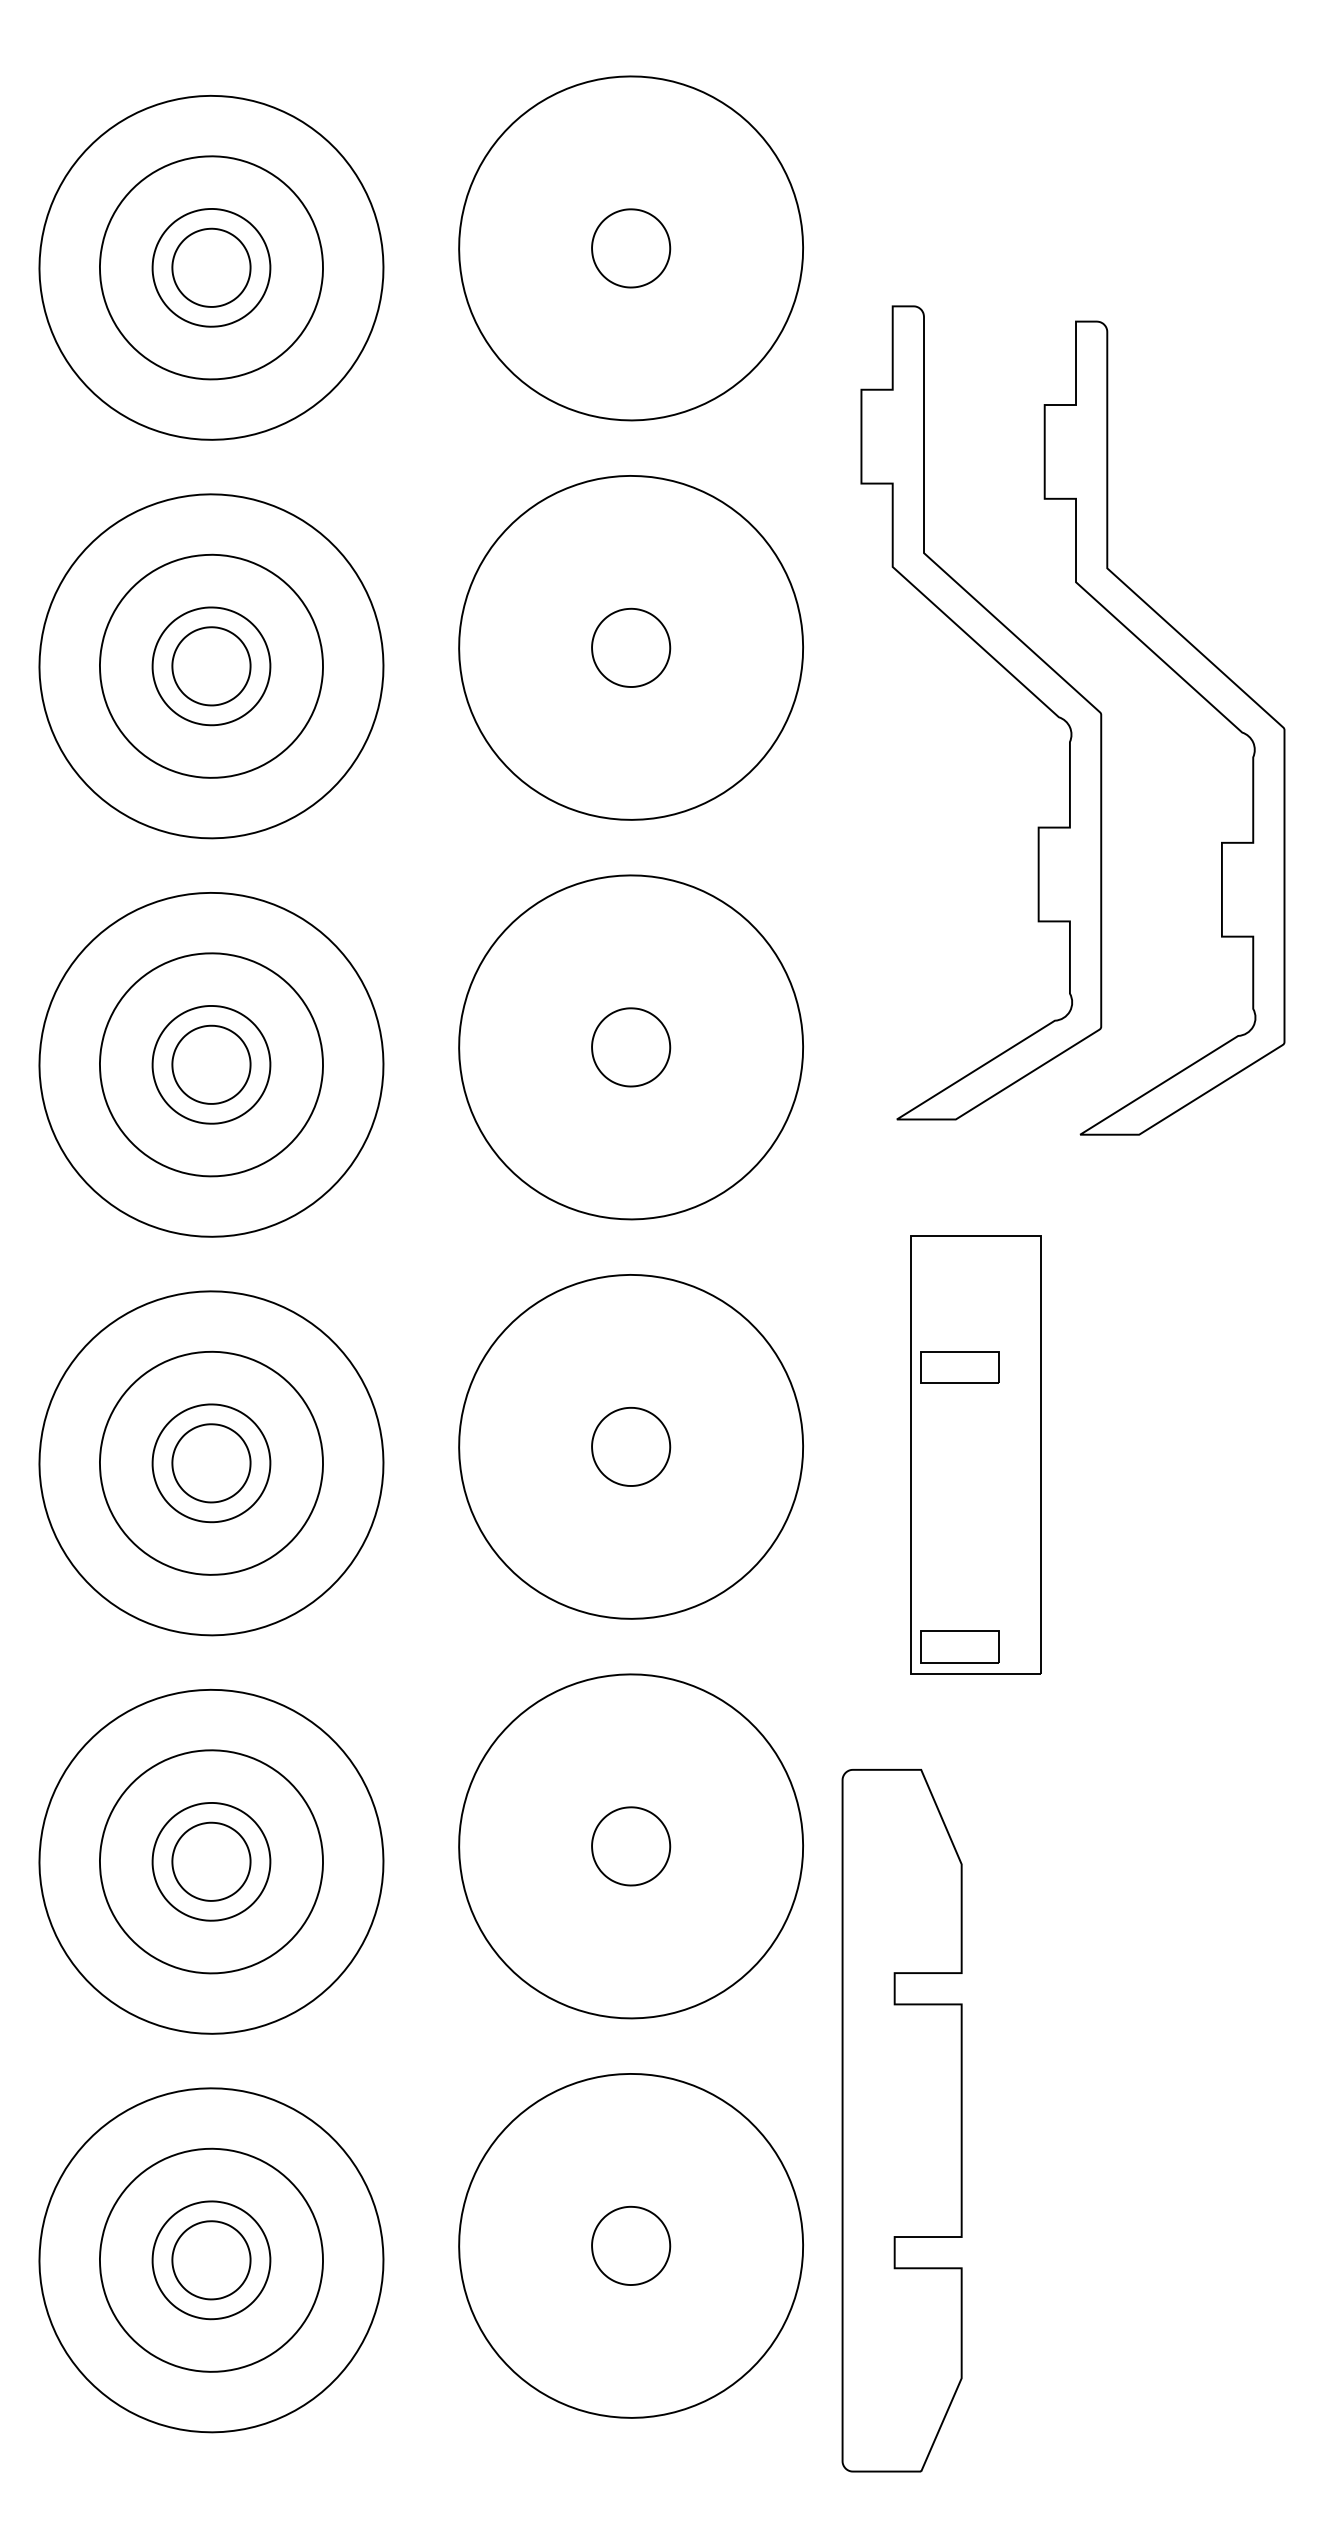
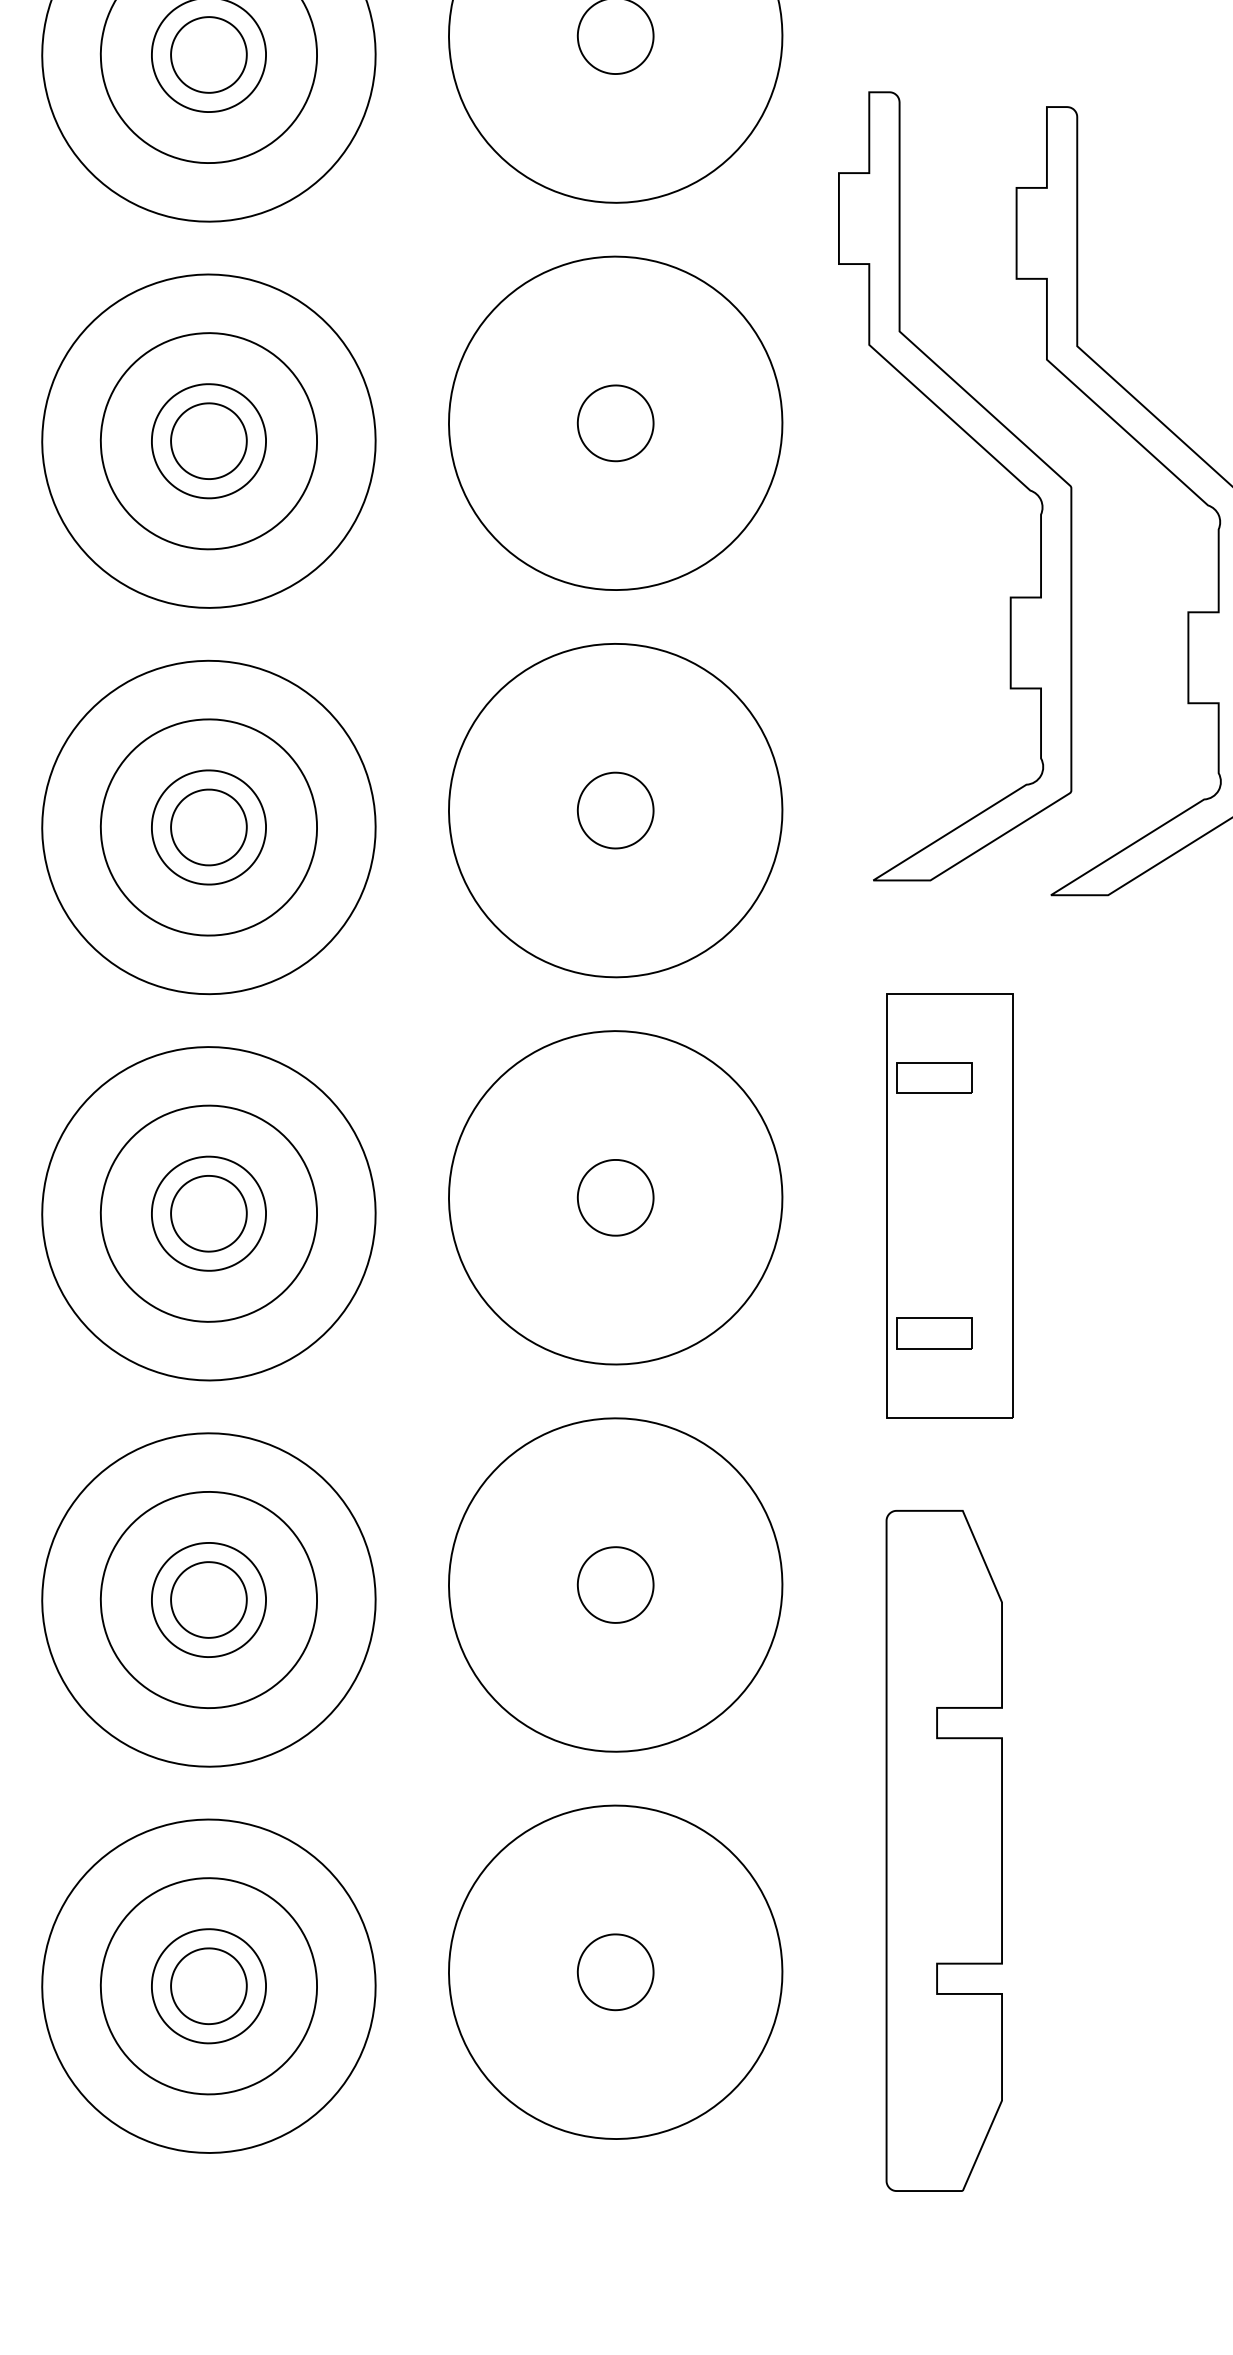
part: (959, 1367) -> (933, 1078), moved
part: (959, 1646) -> (933, 1333), moved
part: (901, 2120) -> (943, 1850), moved

